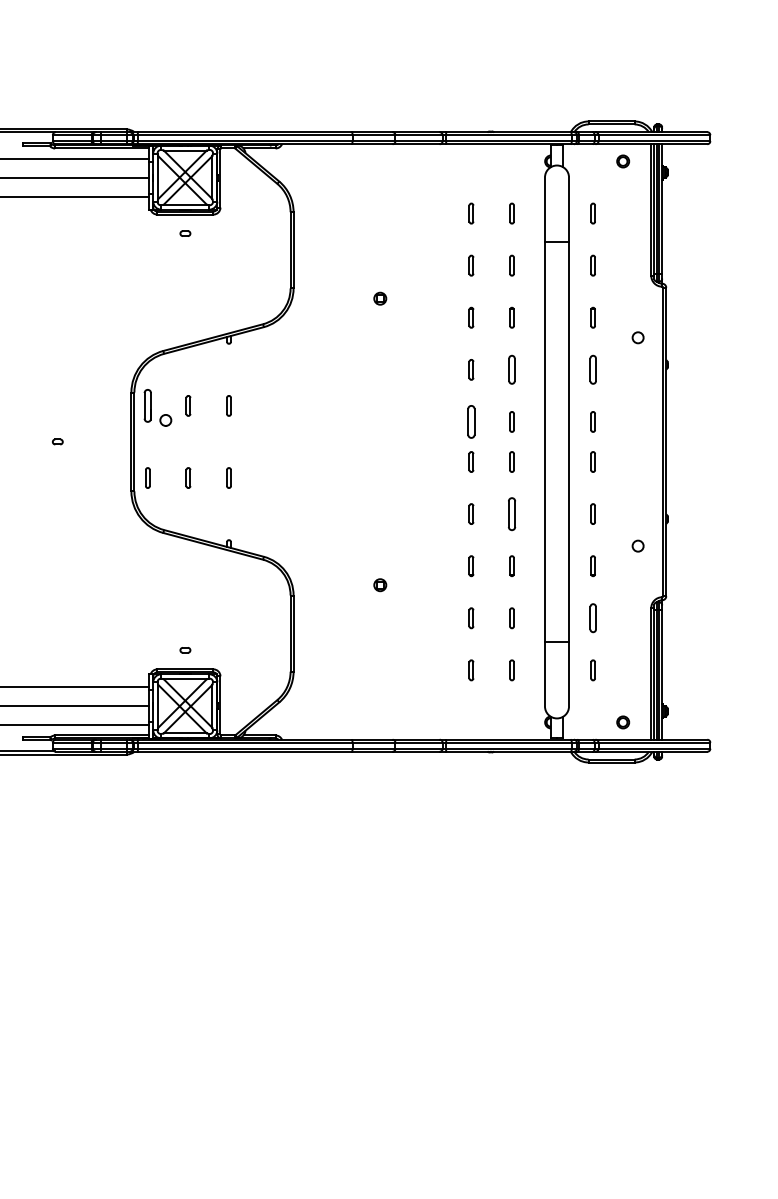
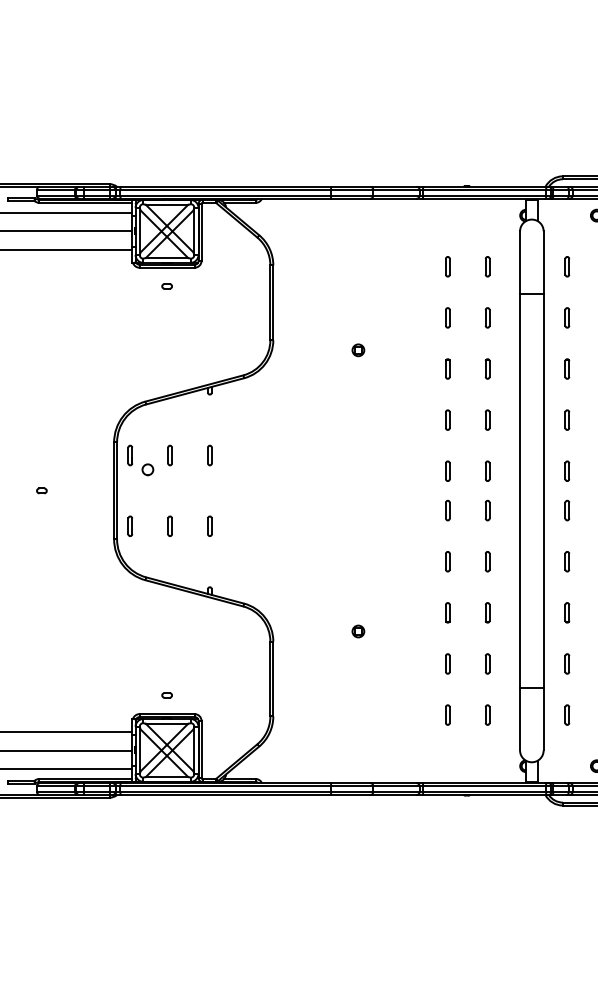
part: (511, 369) -> (487, 419), size x0.71
part: (592, 369) -> (566, 419), size x0.71
part: (147, 405) -> (129, 455), size x0.62
part: (471, 421) -> (447, 470), size x0.62
part: (511, 513) -> (487, 561), size x0.62
part: (592, 618) -> (566, 664), size x0.71

